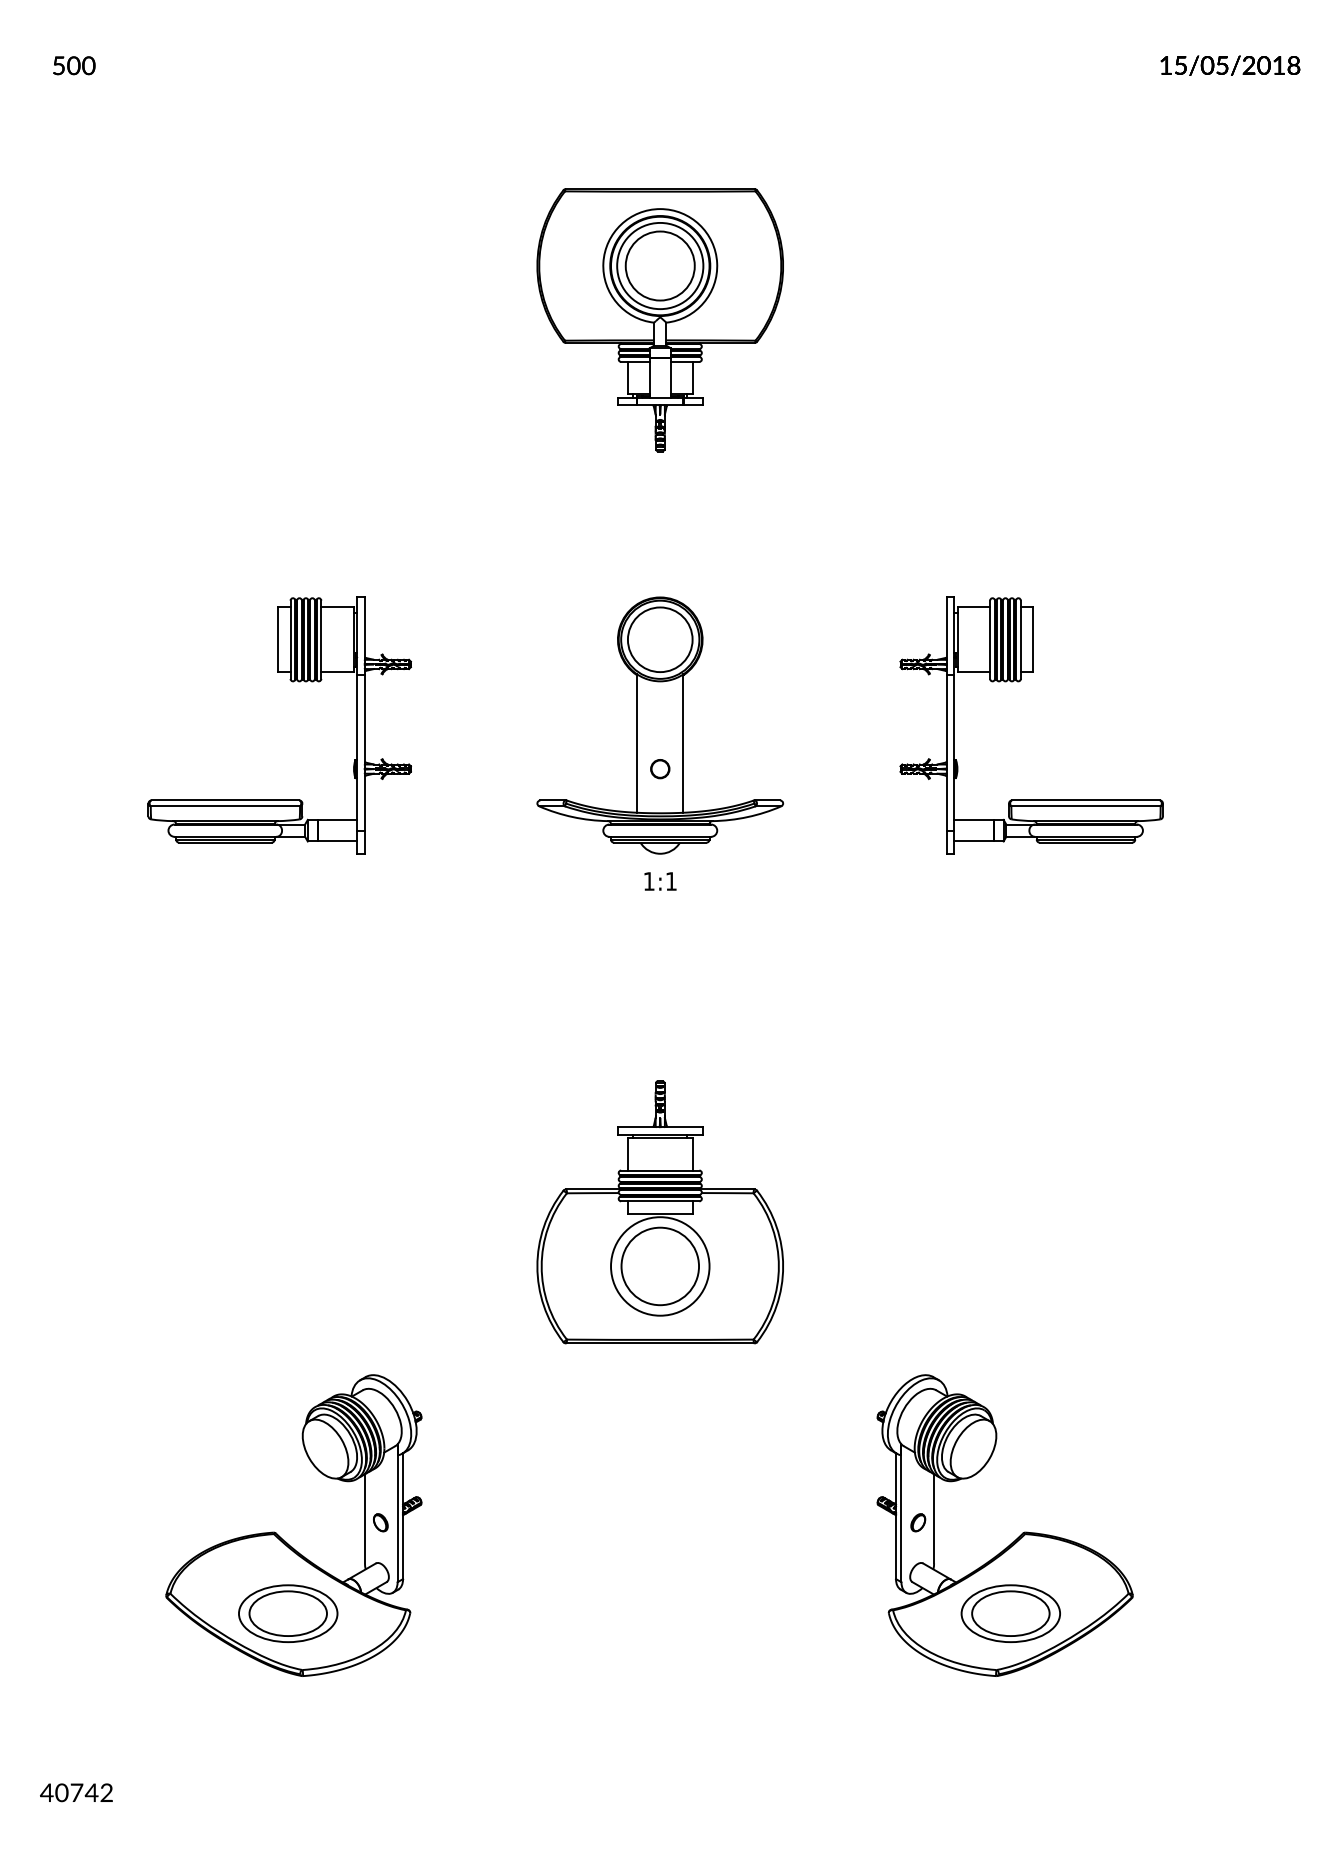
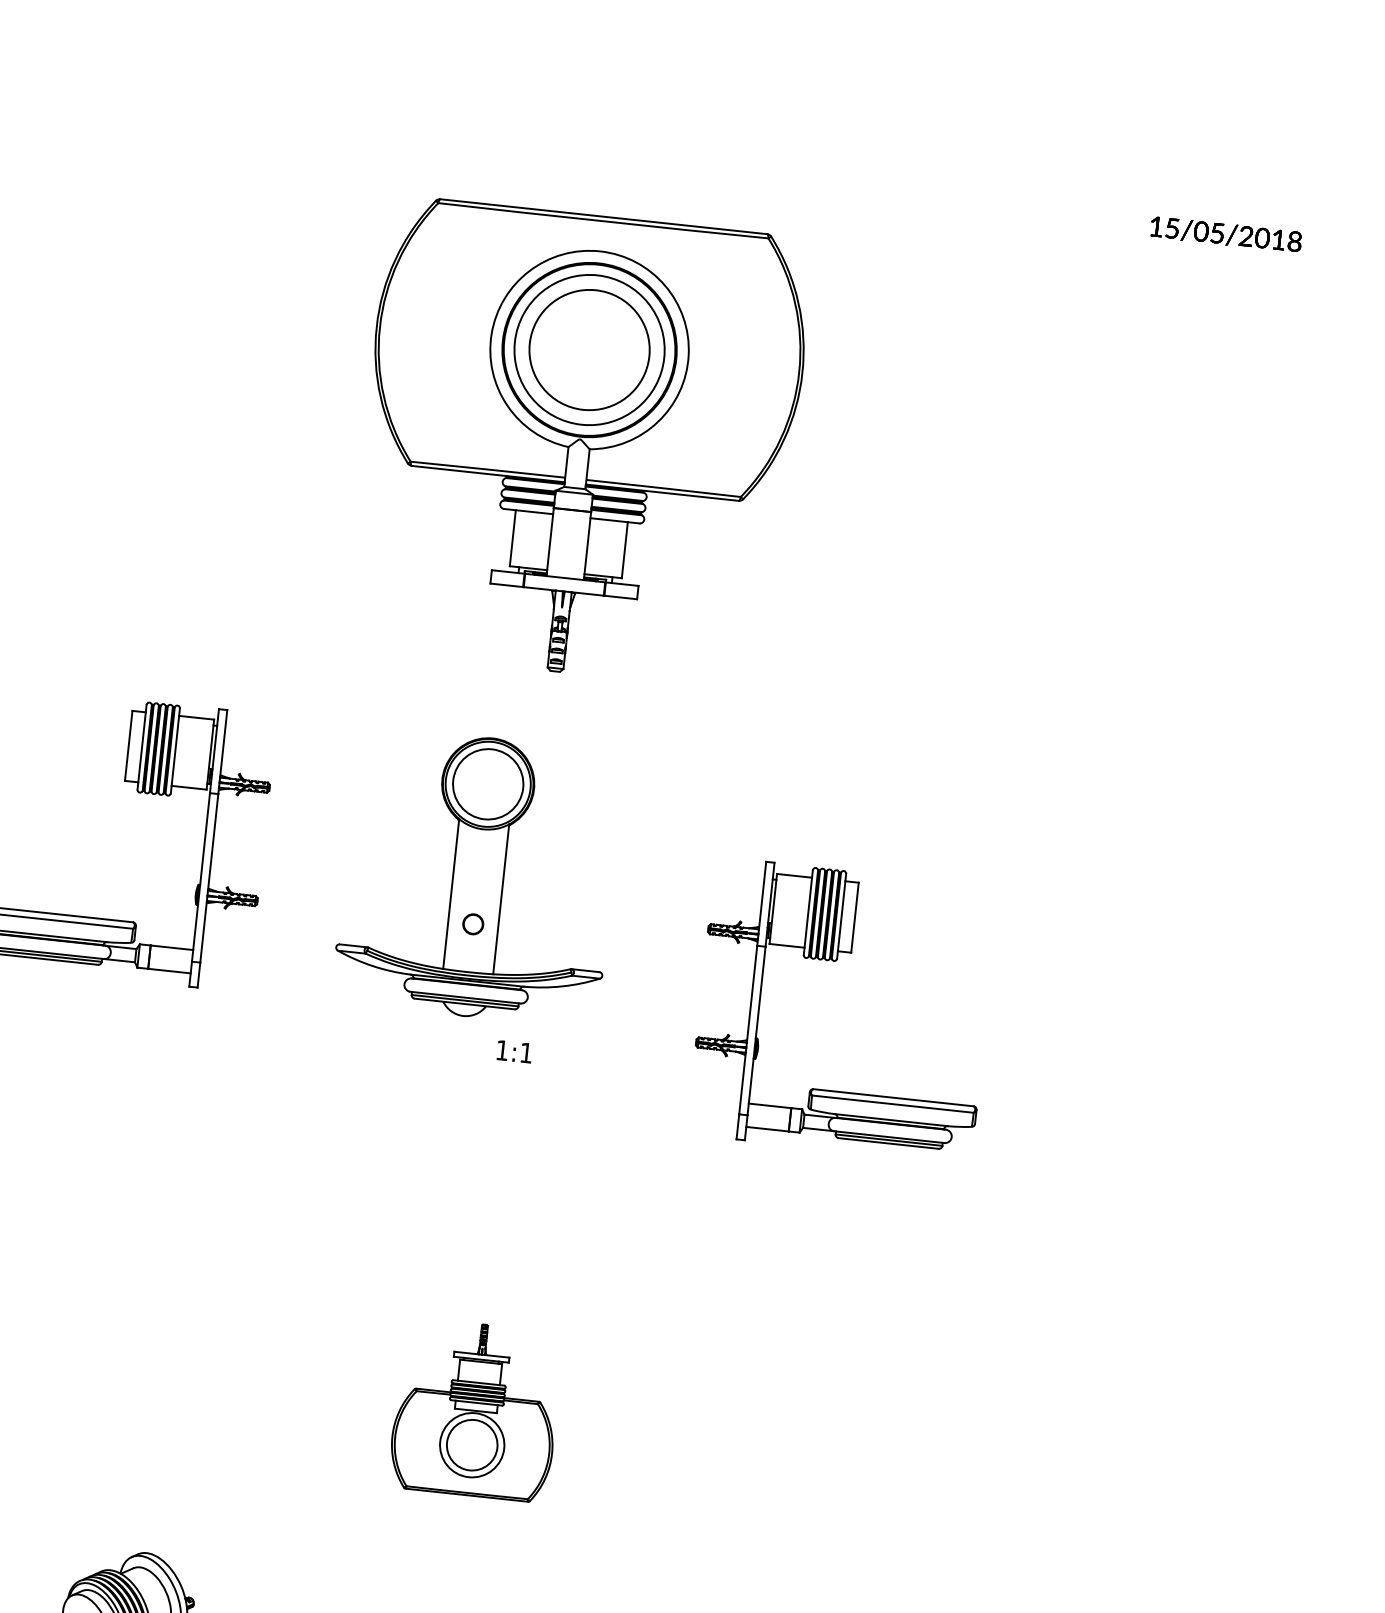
part: (659, 320) -> (578, 444), size x1.6
part: (1019, 682) -> (835, 962), moved
part: (660, 725) -> (478, 877), moved
part: (659, 1212) -> (475, 1410), size x0.6

